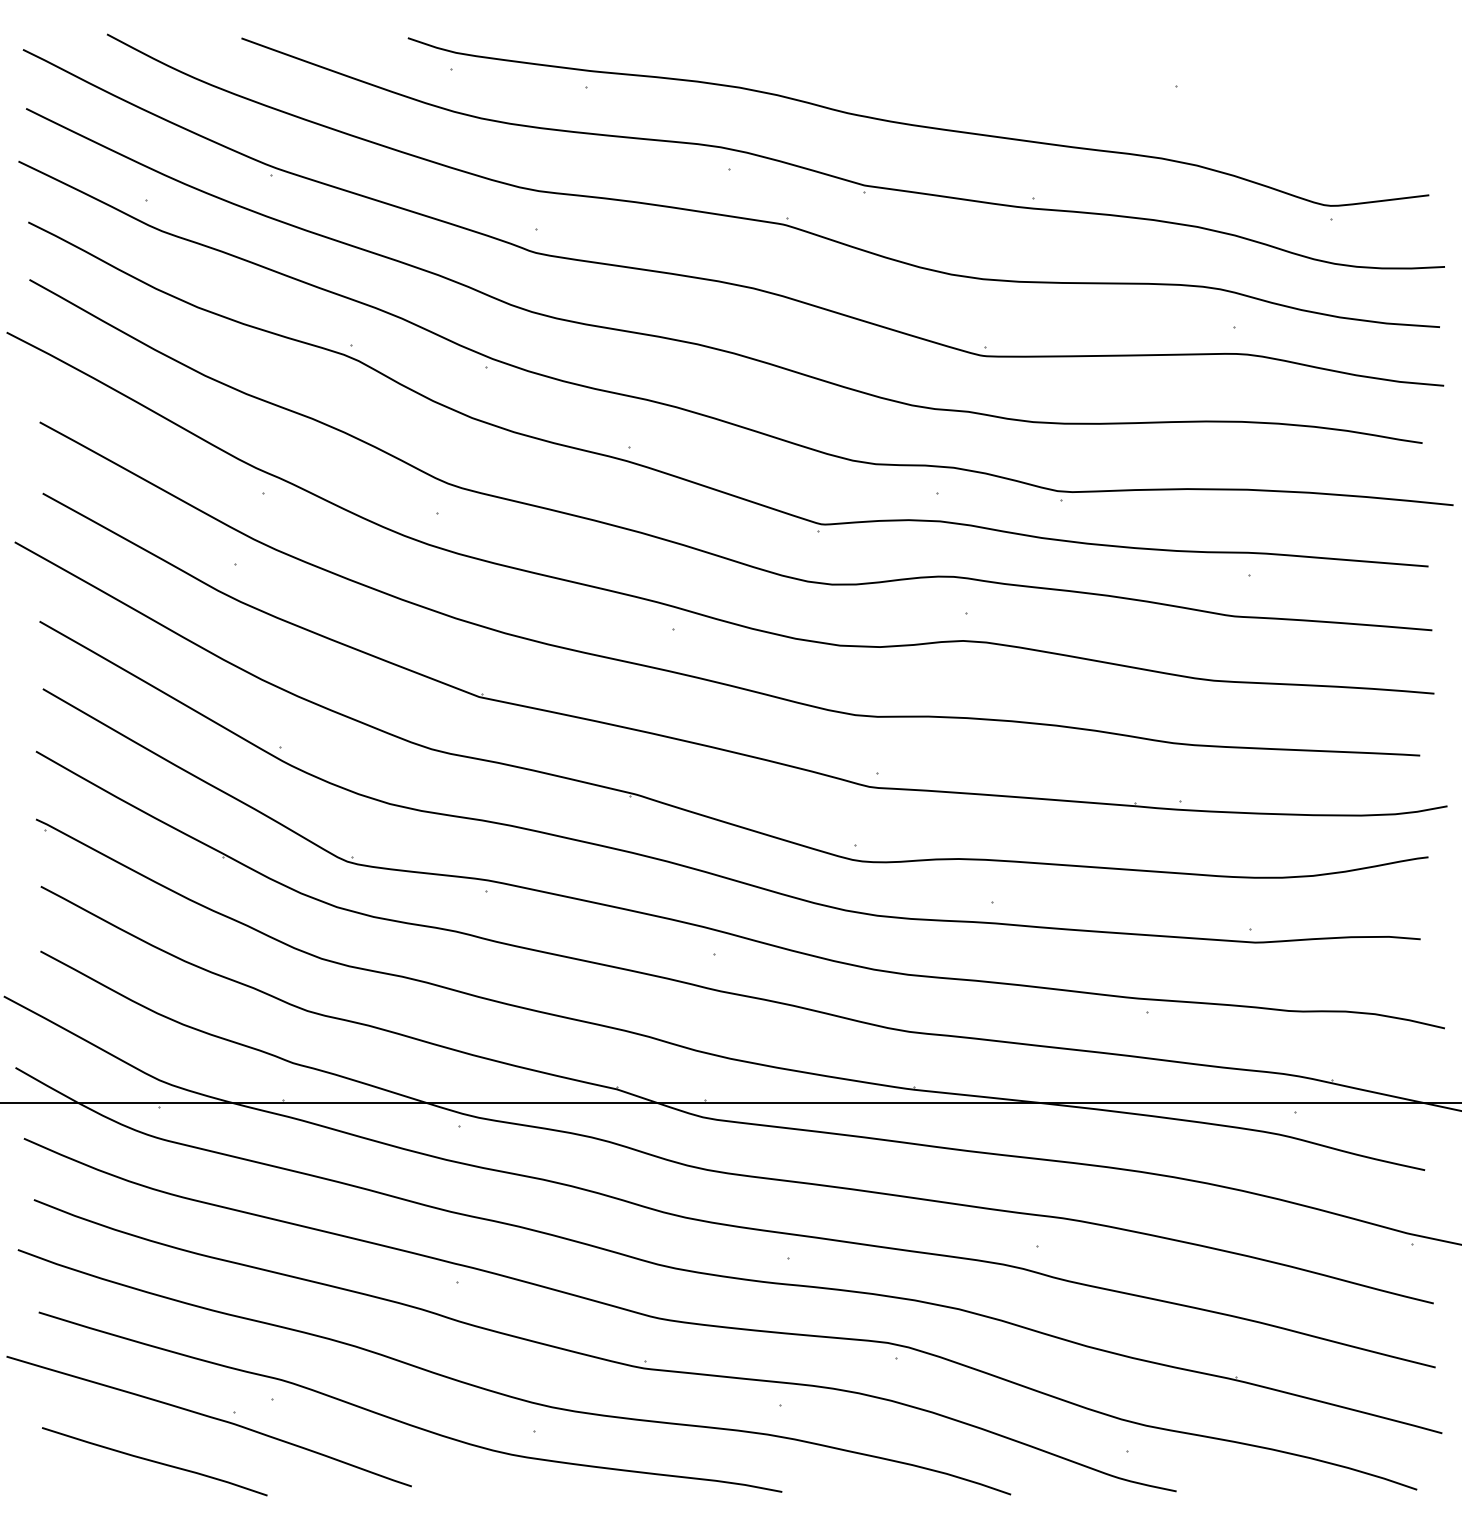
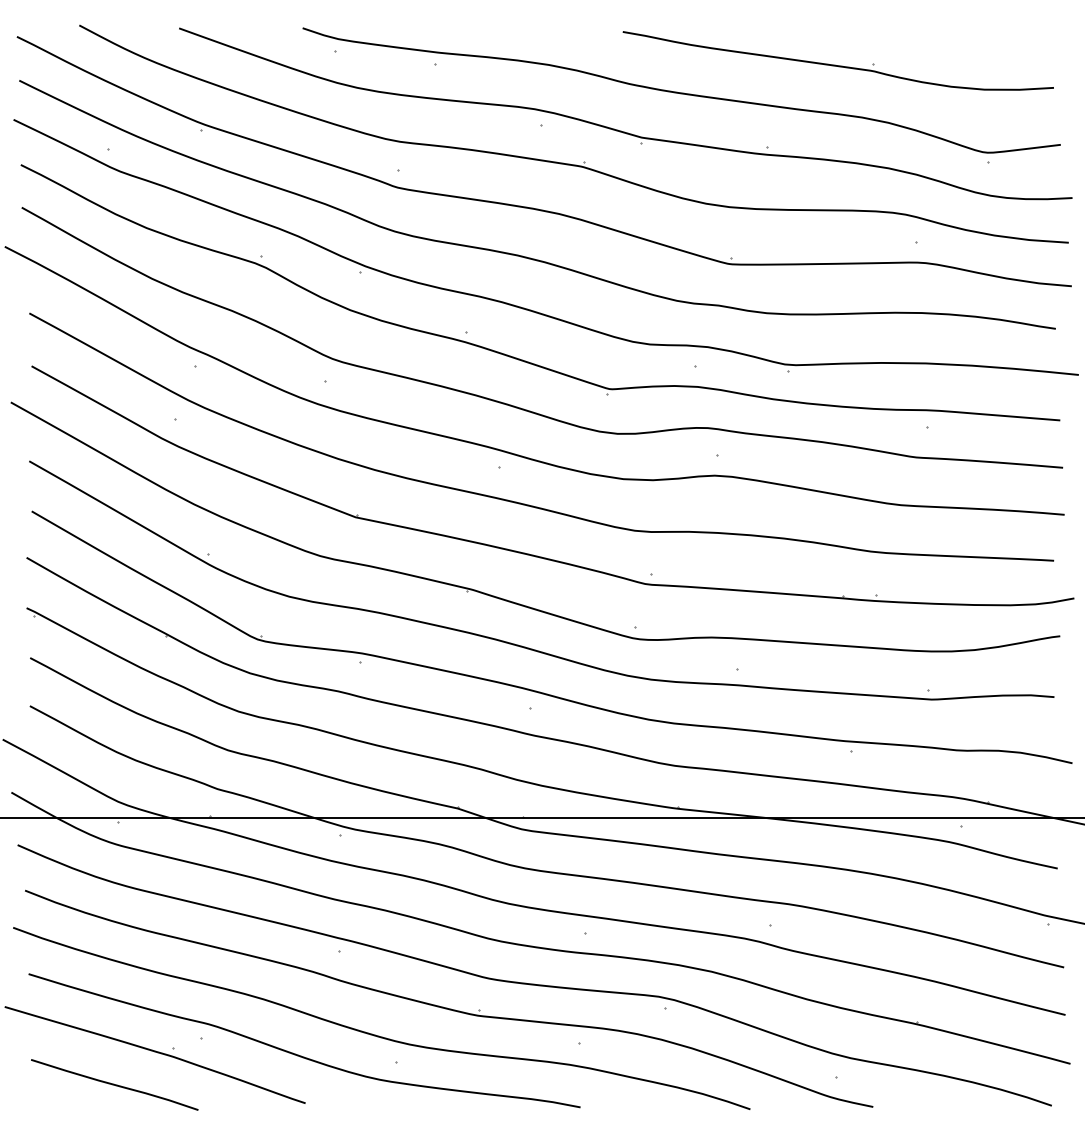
curve: (1126, 87) -> (836, 64), added

